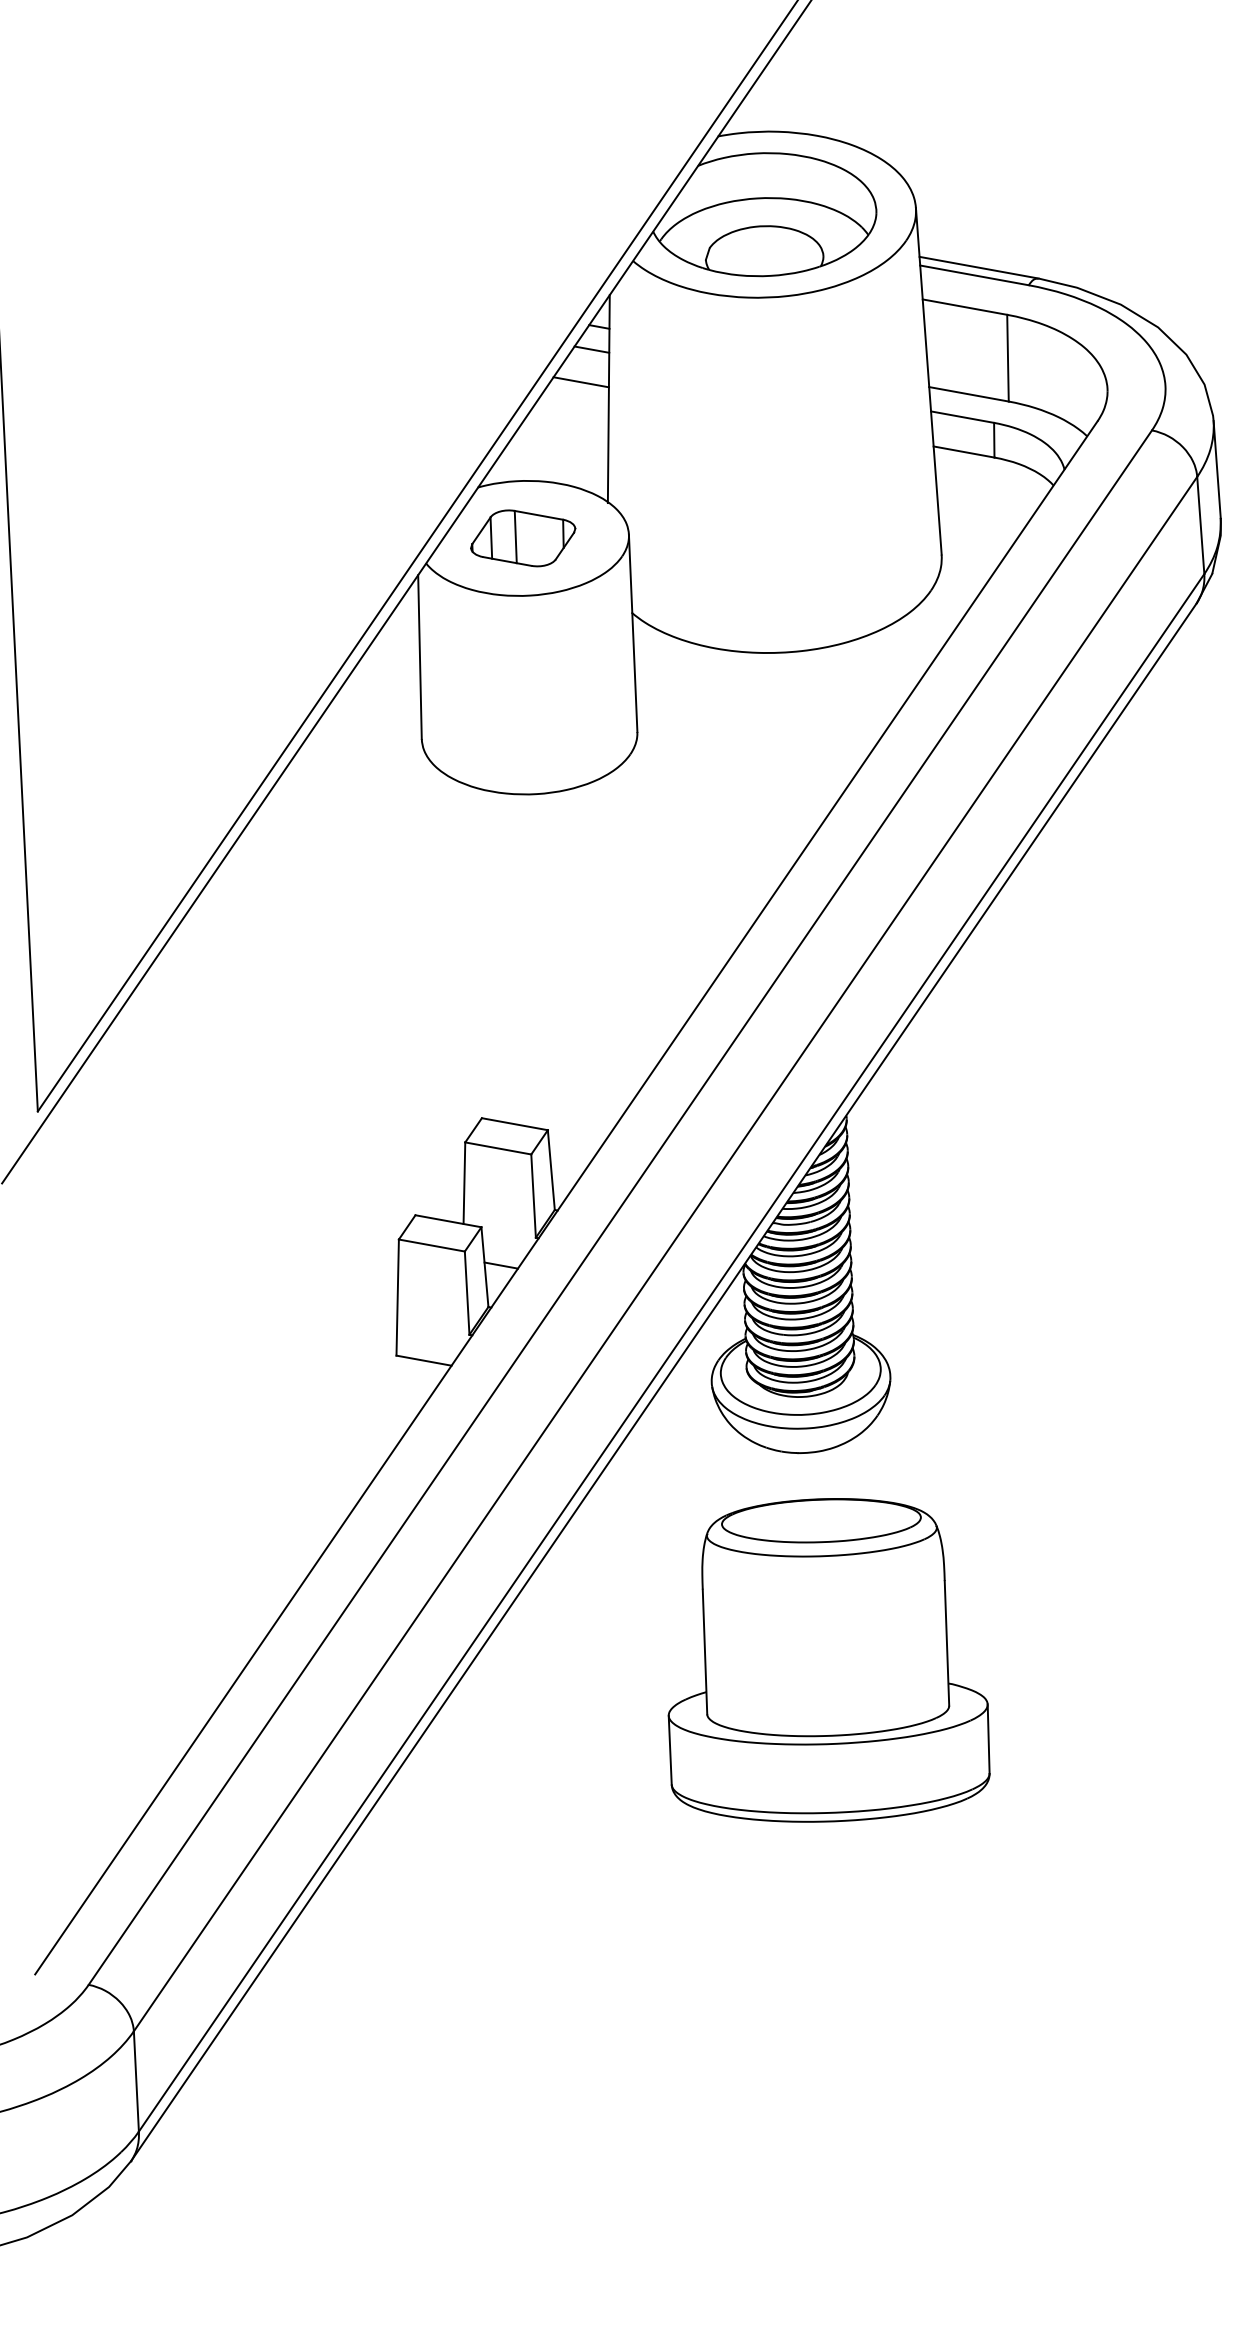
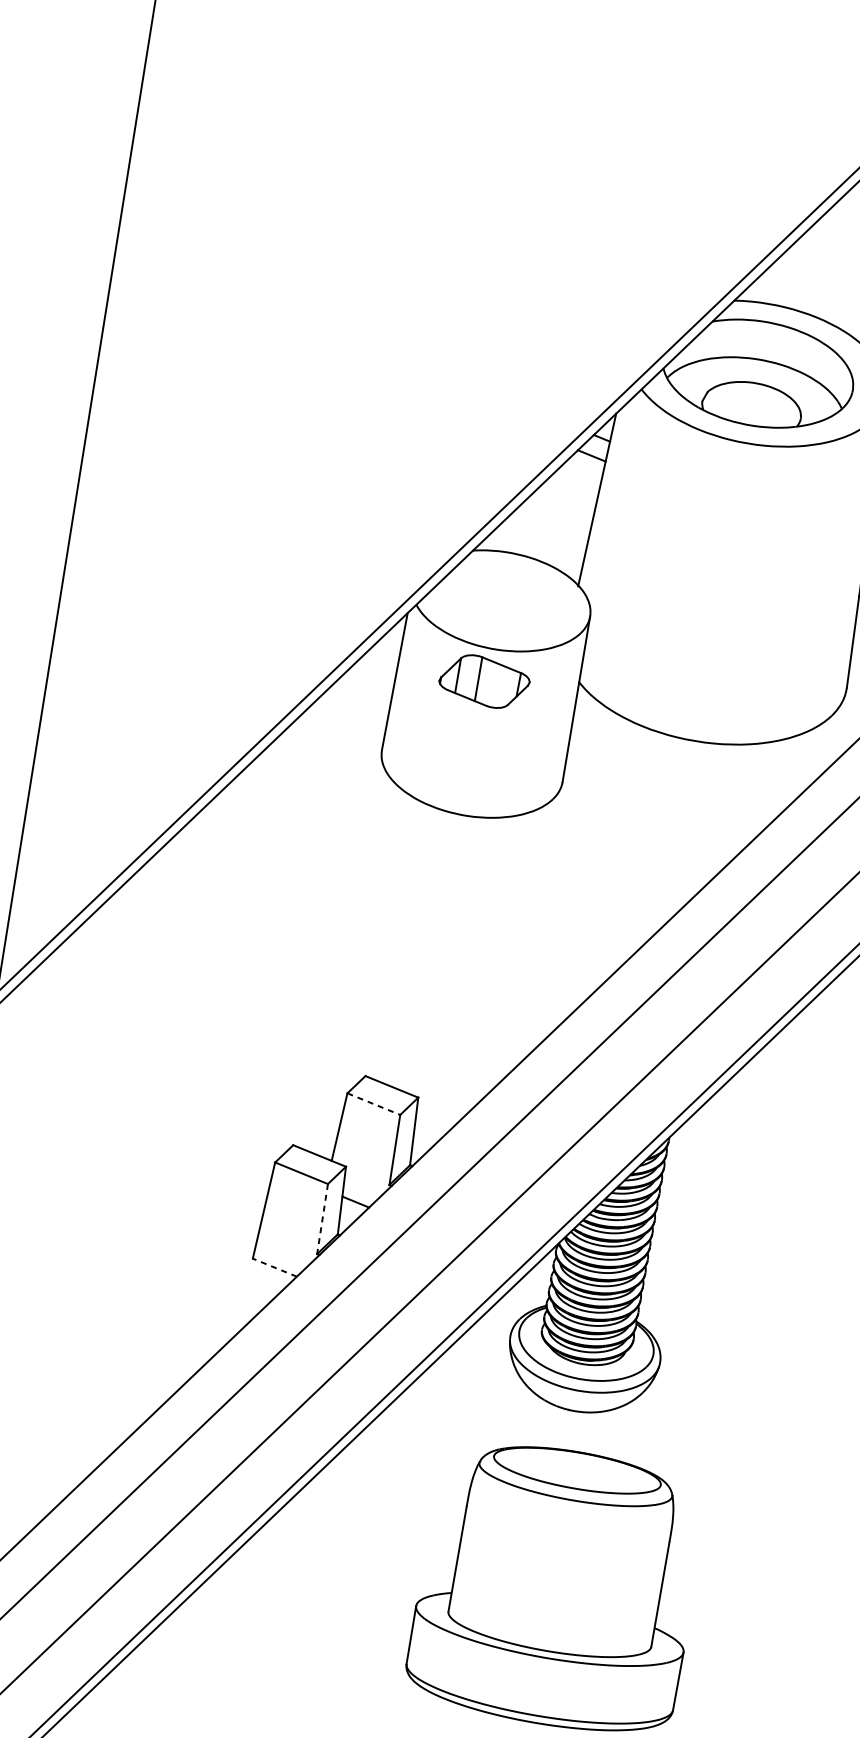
line: (580, 382) -> (576, 481), removed
part: (523, 538) -> (484, 681), moved
line: (498, 1148) -> (374, 1104), solid -> dashed
line: (467, 1293) -> (322, 1219), solid -> dashed
line: (424, 1360) -> (275, 1267), solid -> dashed

